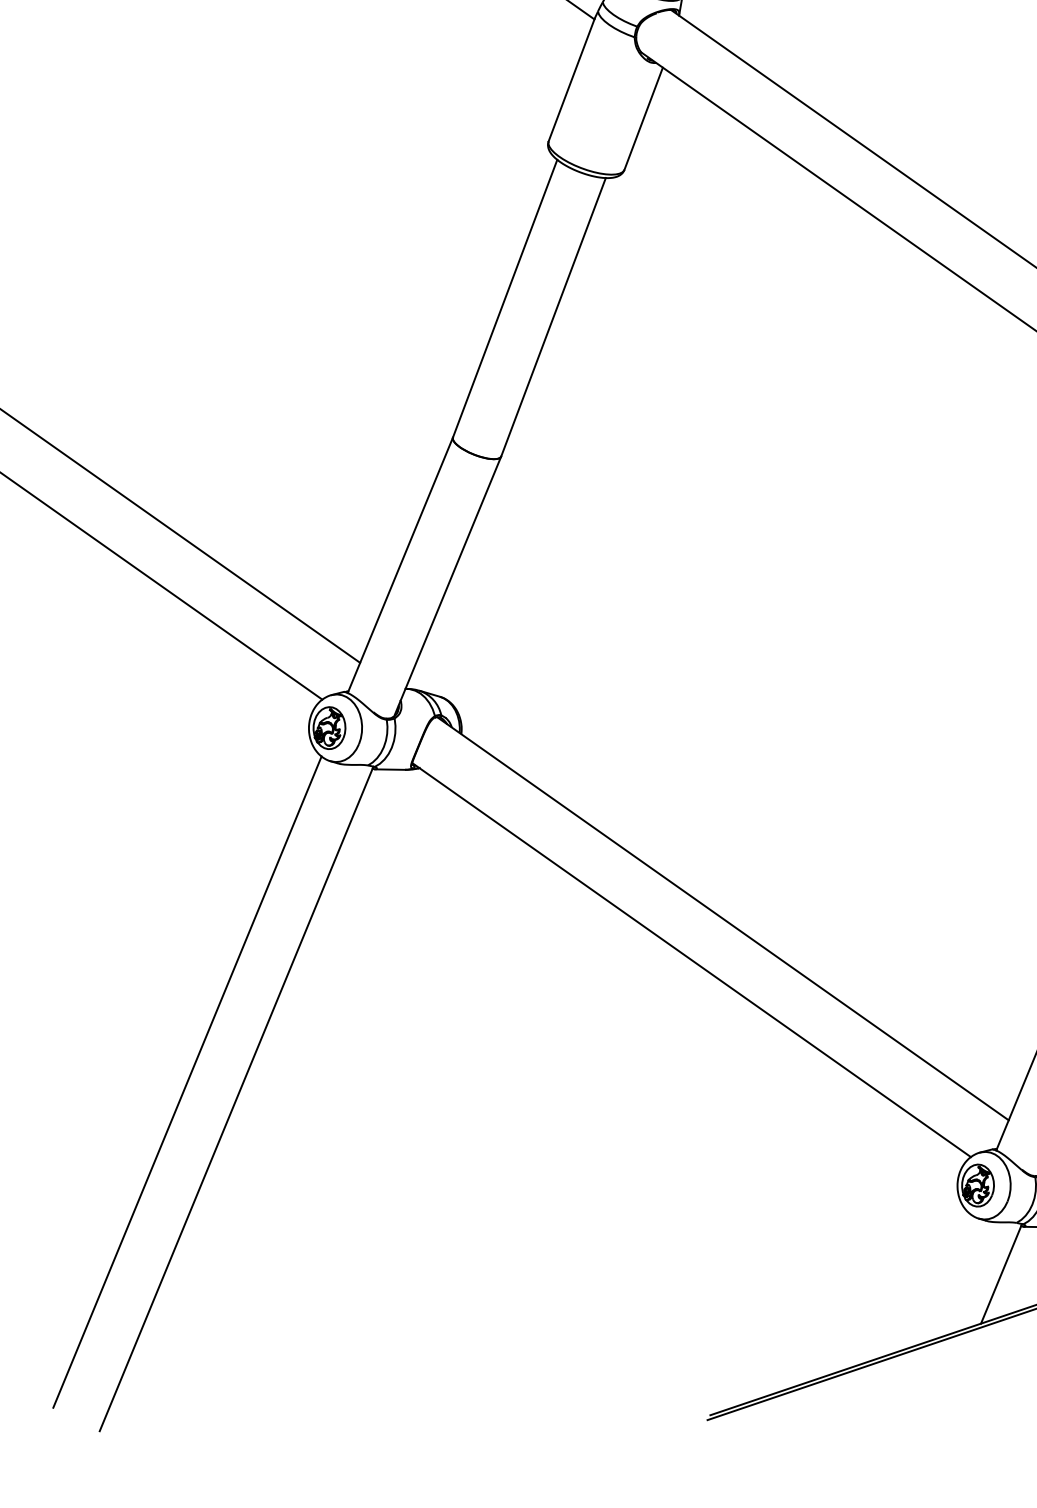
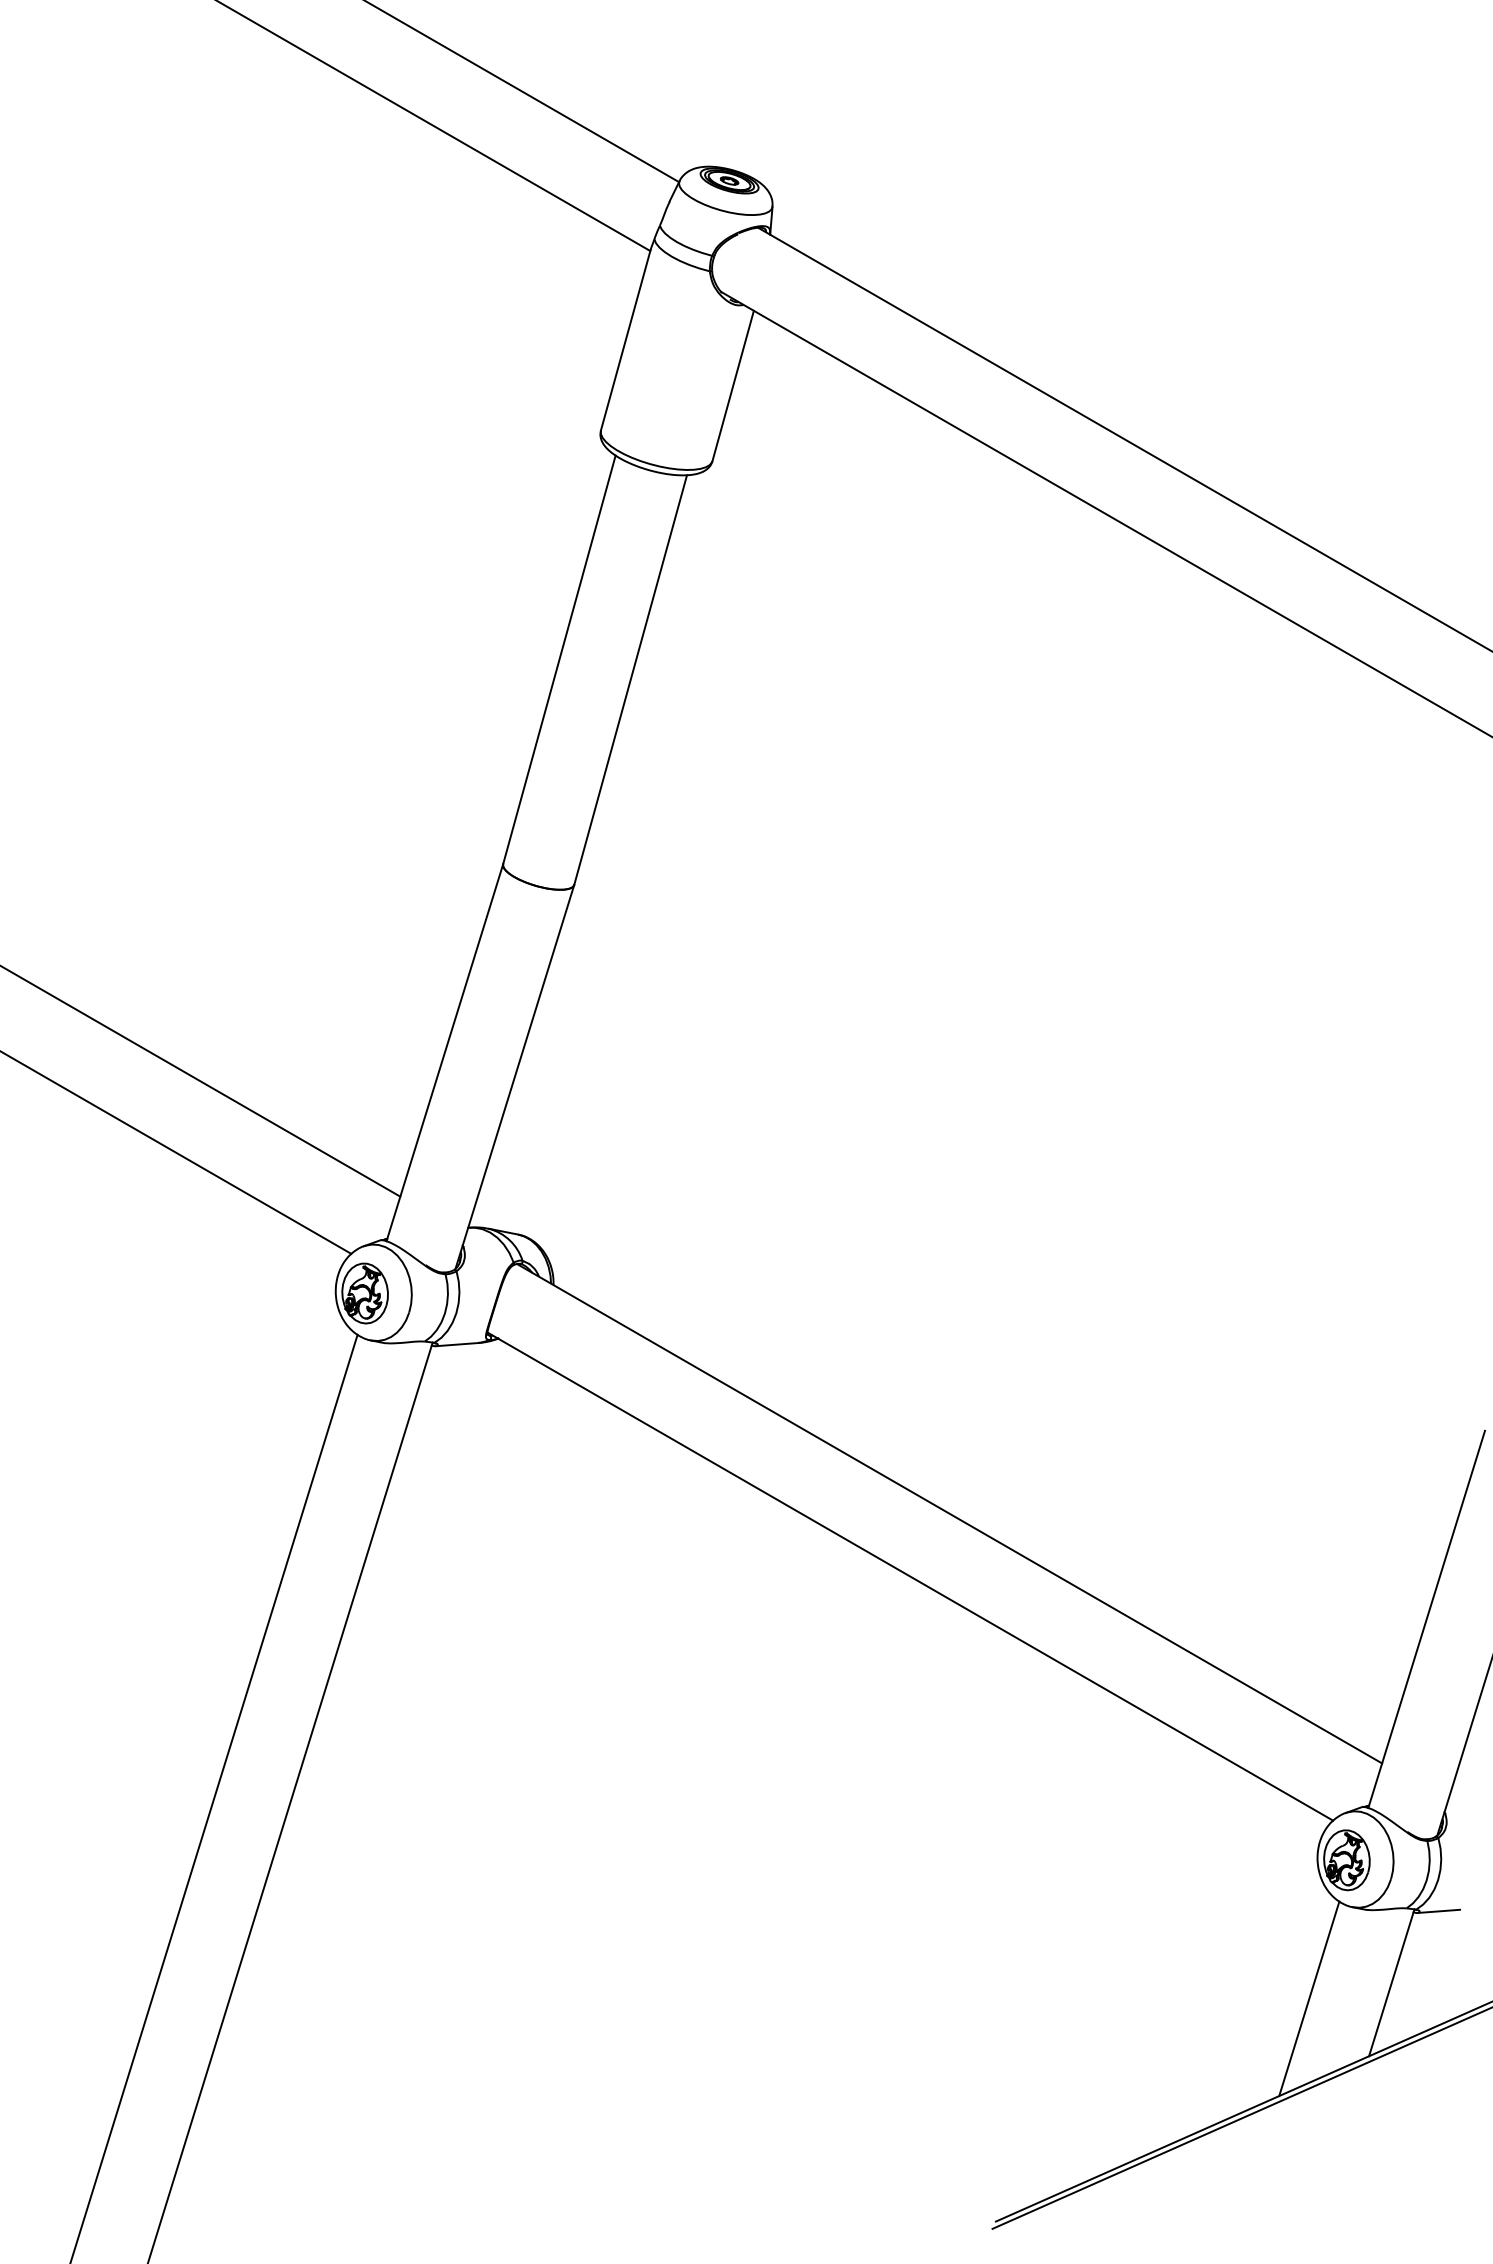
line: (943, 1279) -> (1309, 1998), added

